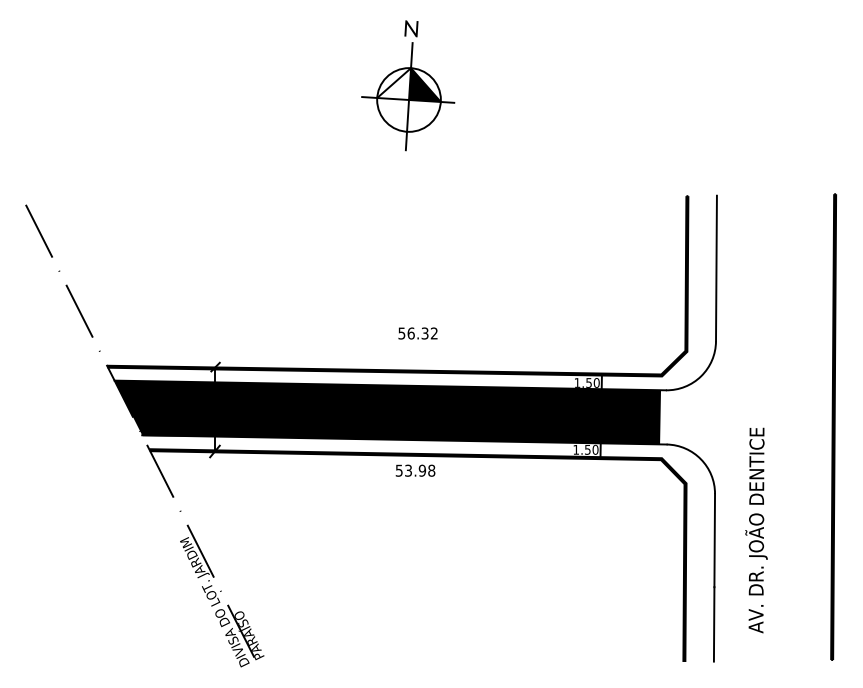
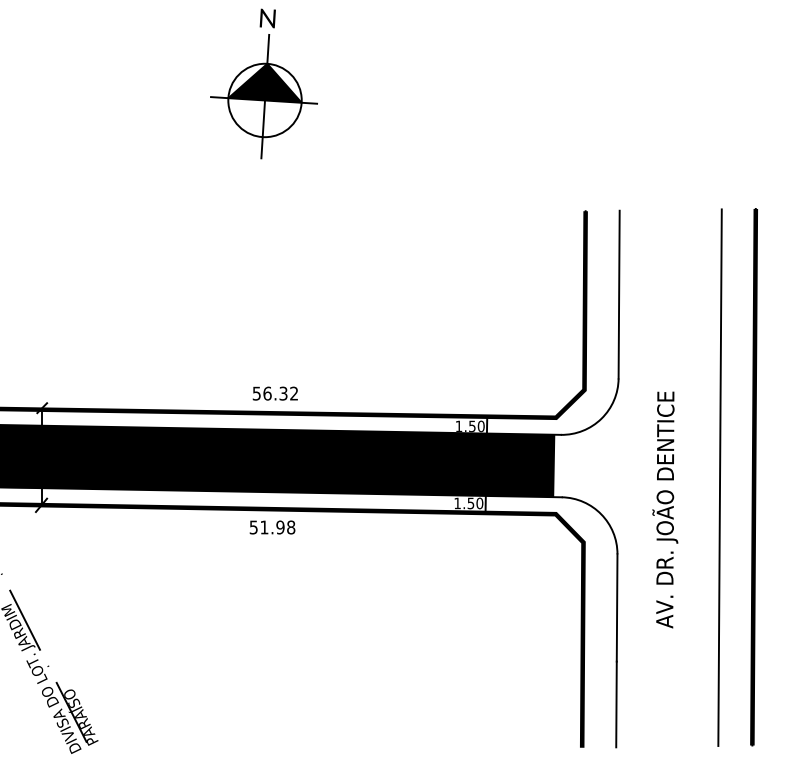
fill: (394, 84) -> (248, 82), added
text: (417, 333) -> (274, 393), moved
line: (803, 427) -> (719, 477), added
text: (408, 470) -> (264, 527), 53.98 -> 51.98
text: (756, 530) -> (665, 509), moved

